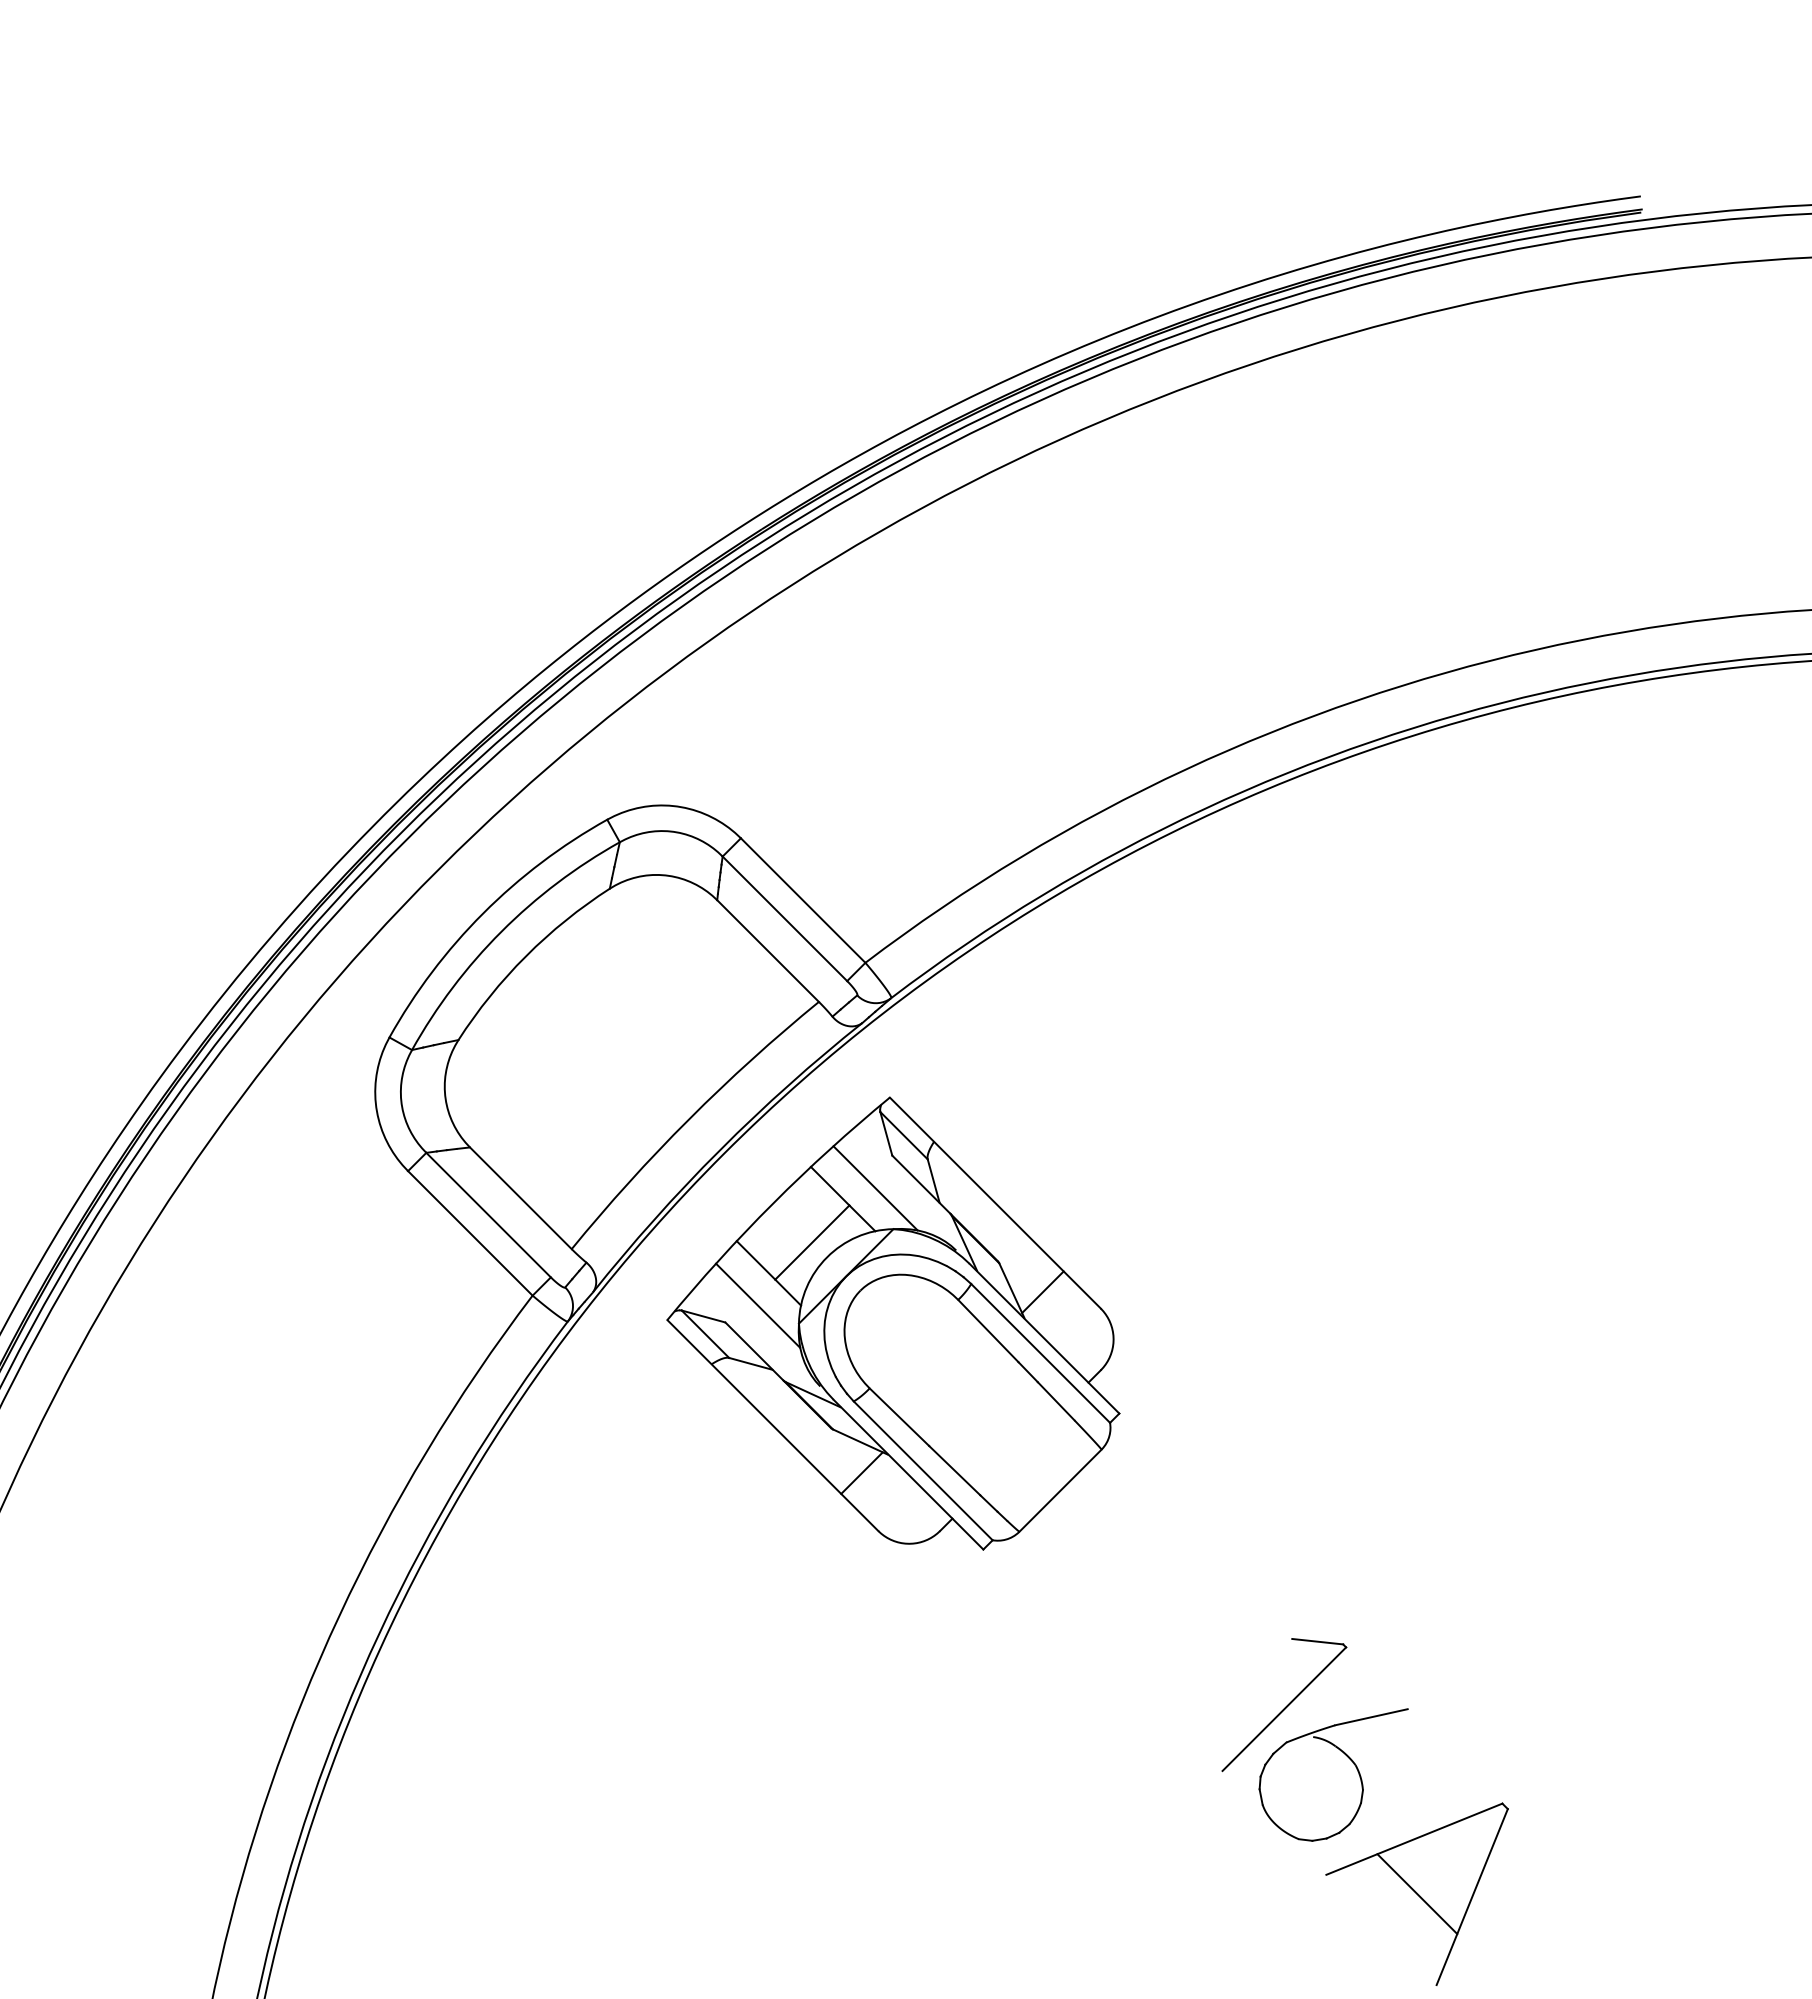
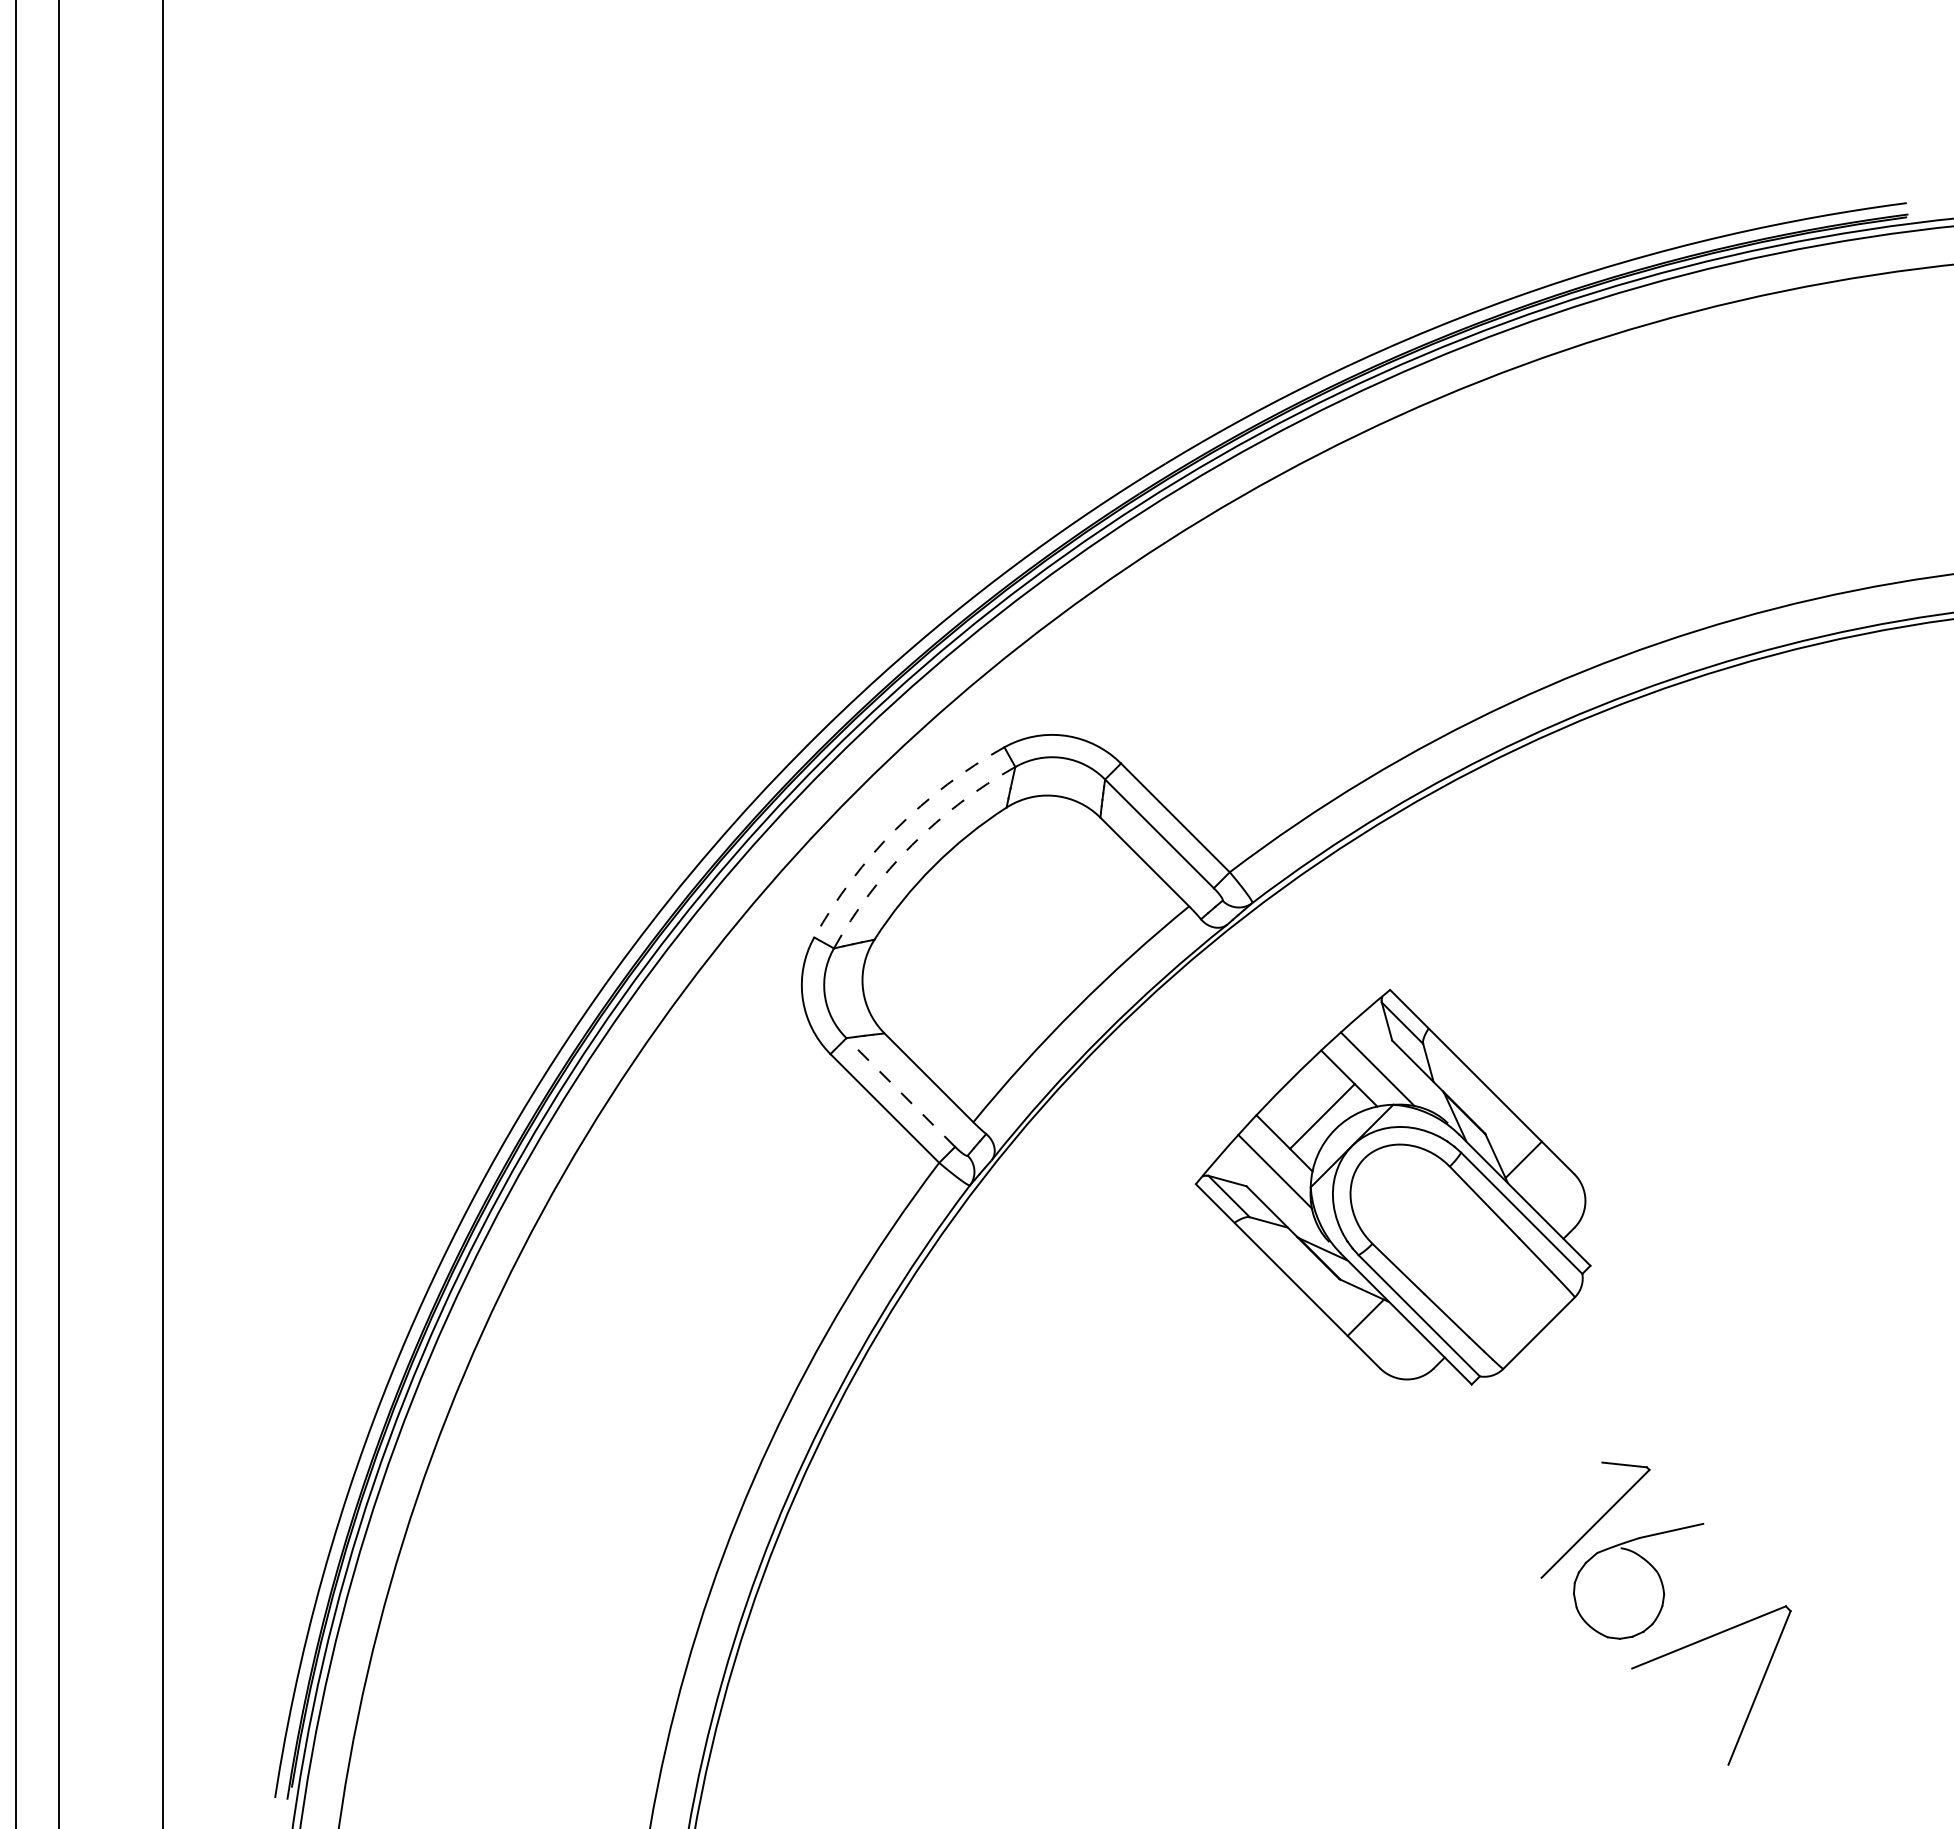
arc: (483, 913) -> (896, 829), solid -> dashed
arc: (502, 932) -> (912, 845), solid -> dashed
line: (488, 1215) -> (900, 1092), solid -> dashed
part: (892, 1322) -> (1392, 1186), moved
line: (1417, 1894) -> (1711, 1685), removed

